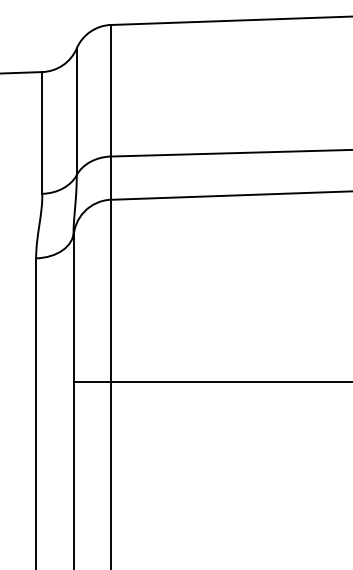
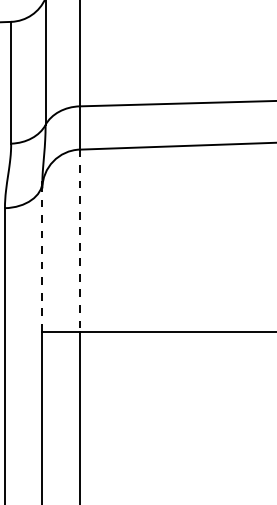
line: (111, 290) -> (80, 240), solid -> dashed
line: (73, 310) -> (42, 260), solid -> dashed

